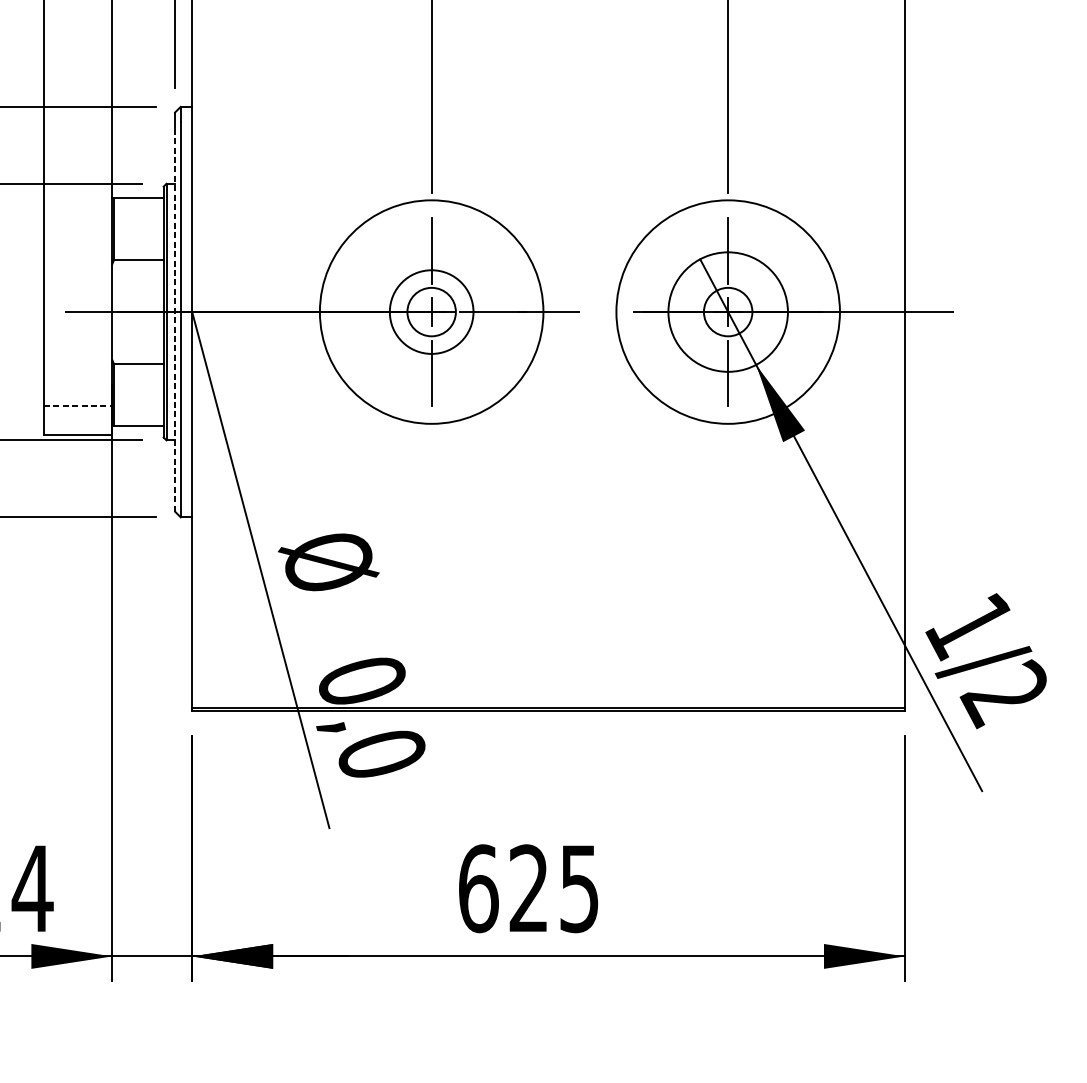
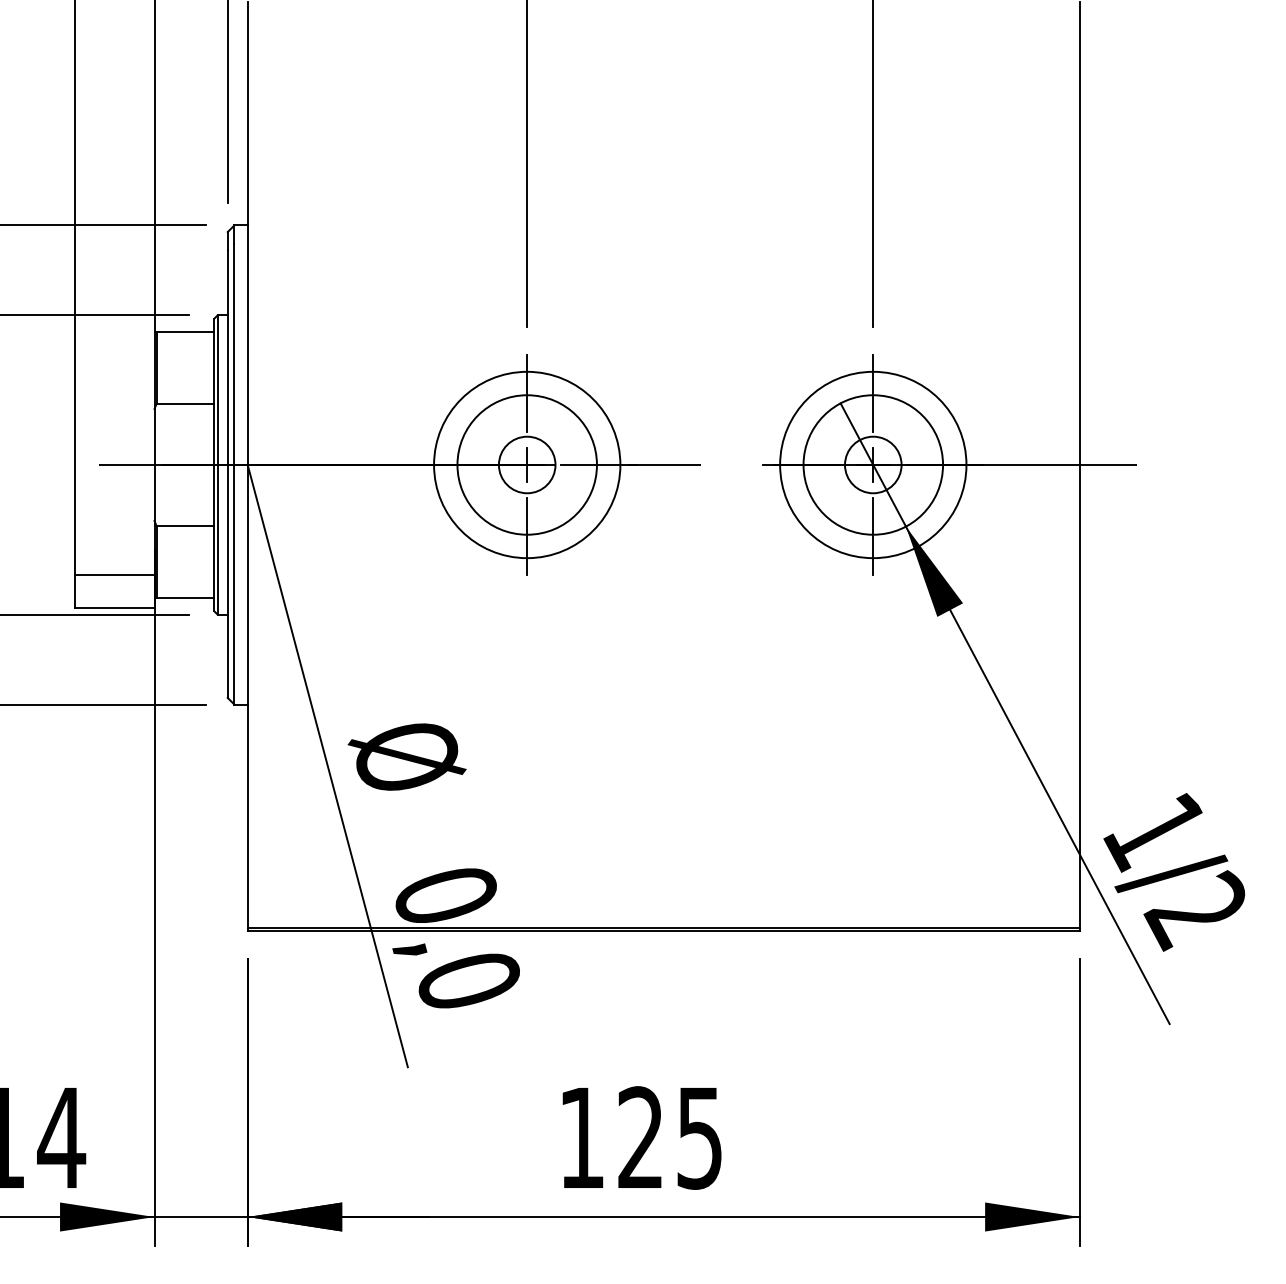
circle: (431, 311) -> (526, 464), size x1.43
circle: (431, 311) -> (527, 464), size x0.71
circle: (728, 311) -> (873, 464), size x0.71
line: (174, 319) -> (227, 473), dashed -> solid
line: (78, 405) -> (114, 574), dashed -> solid
text: (479, 888) -> (582, 1137), 625 -> 125

